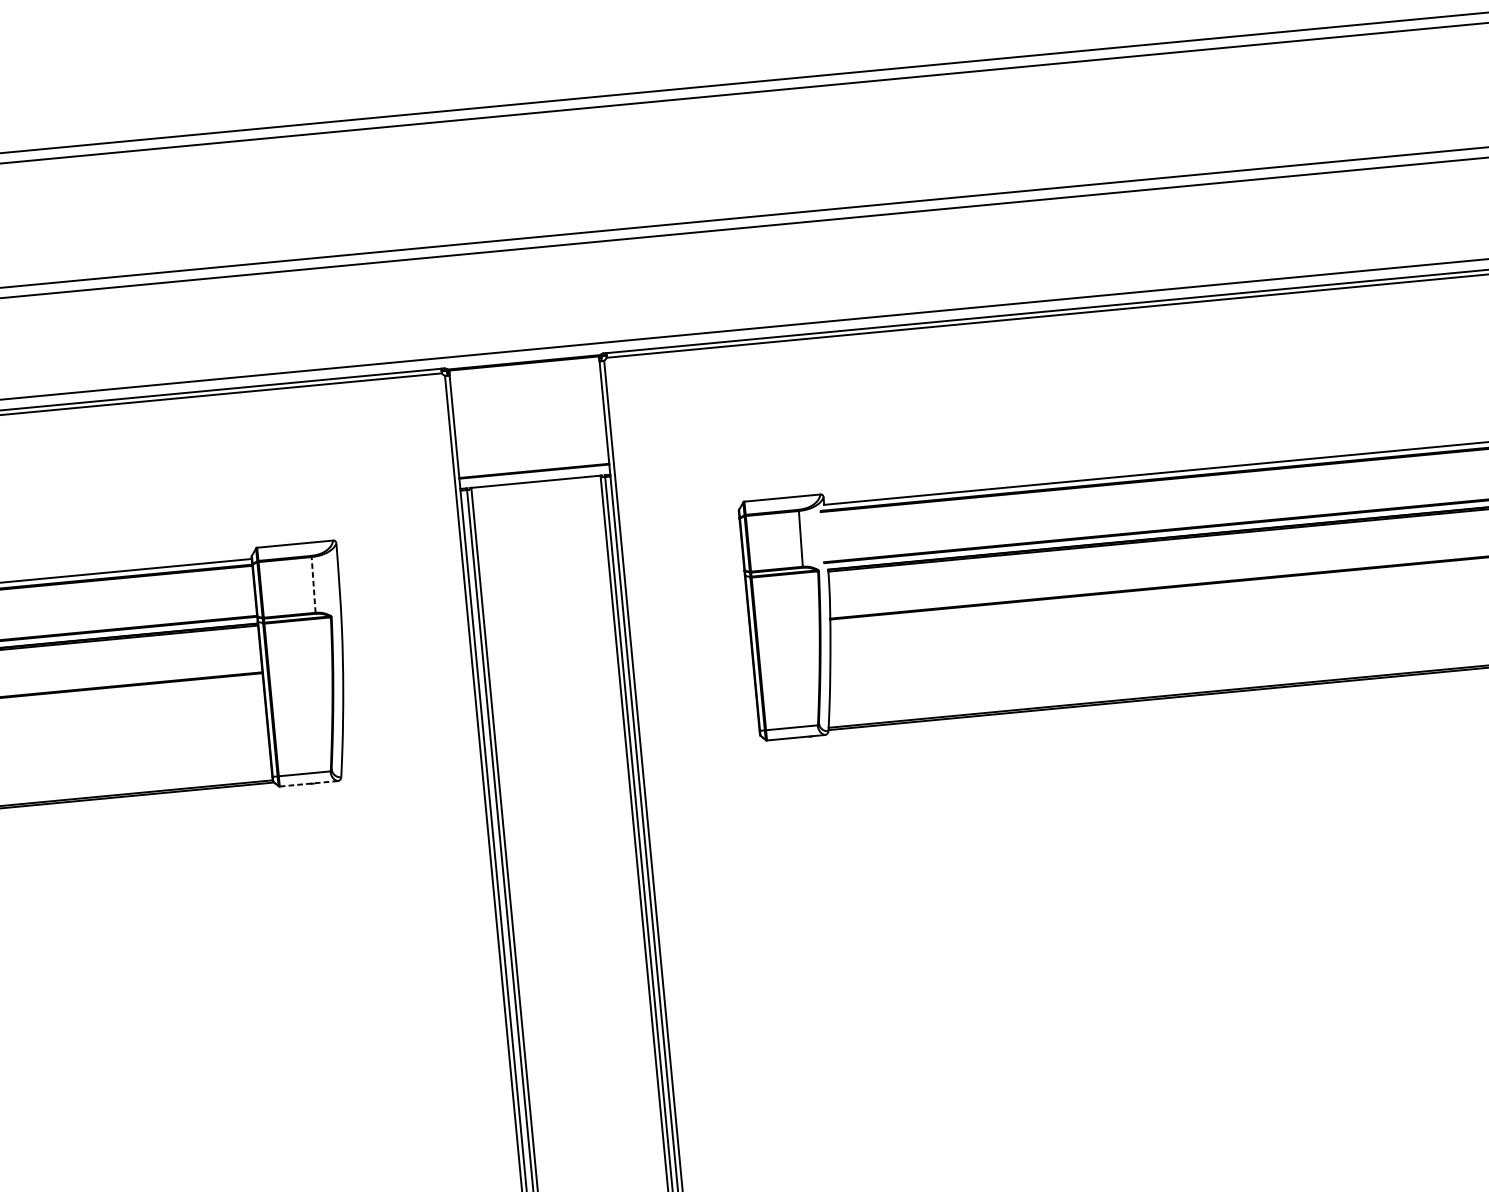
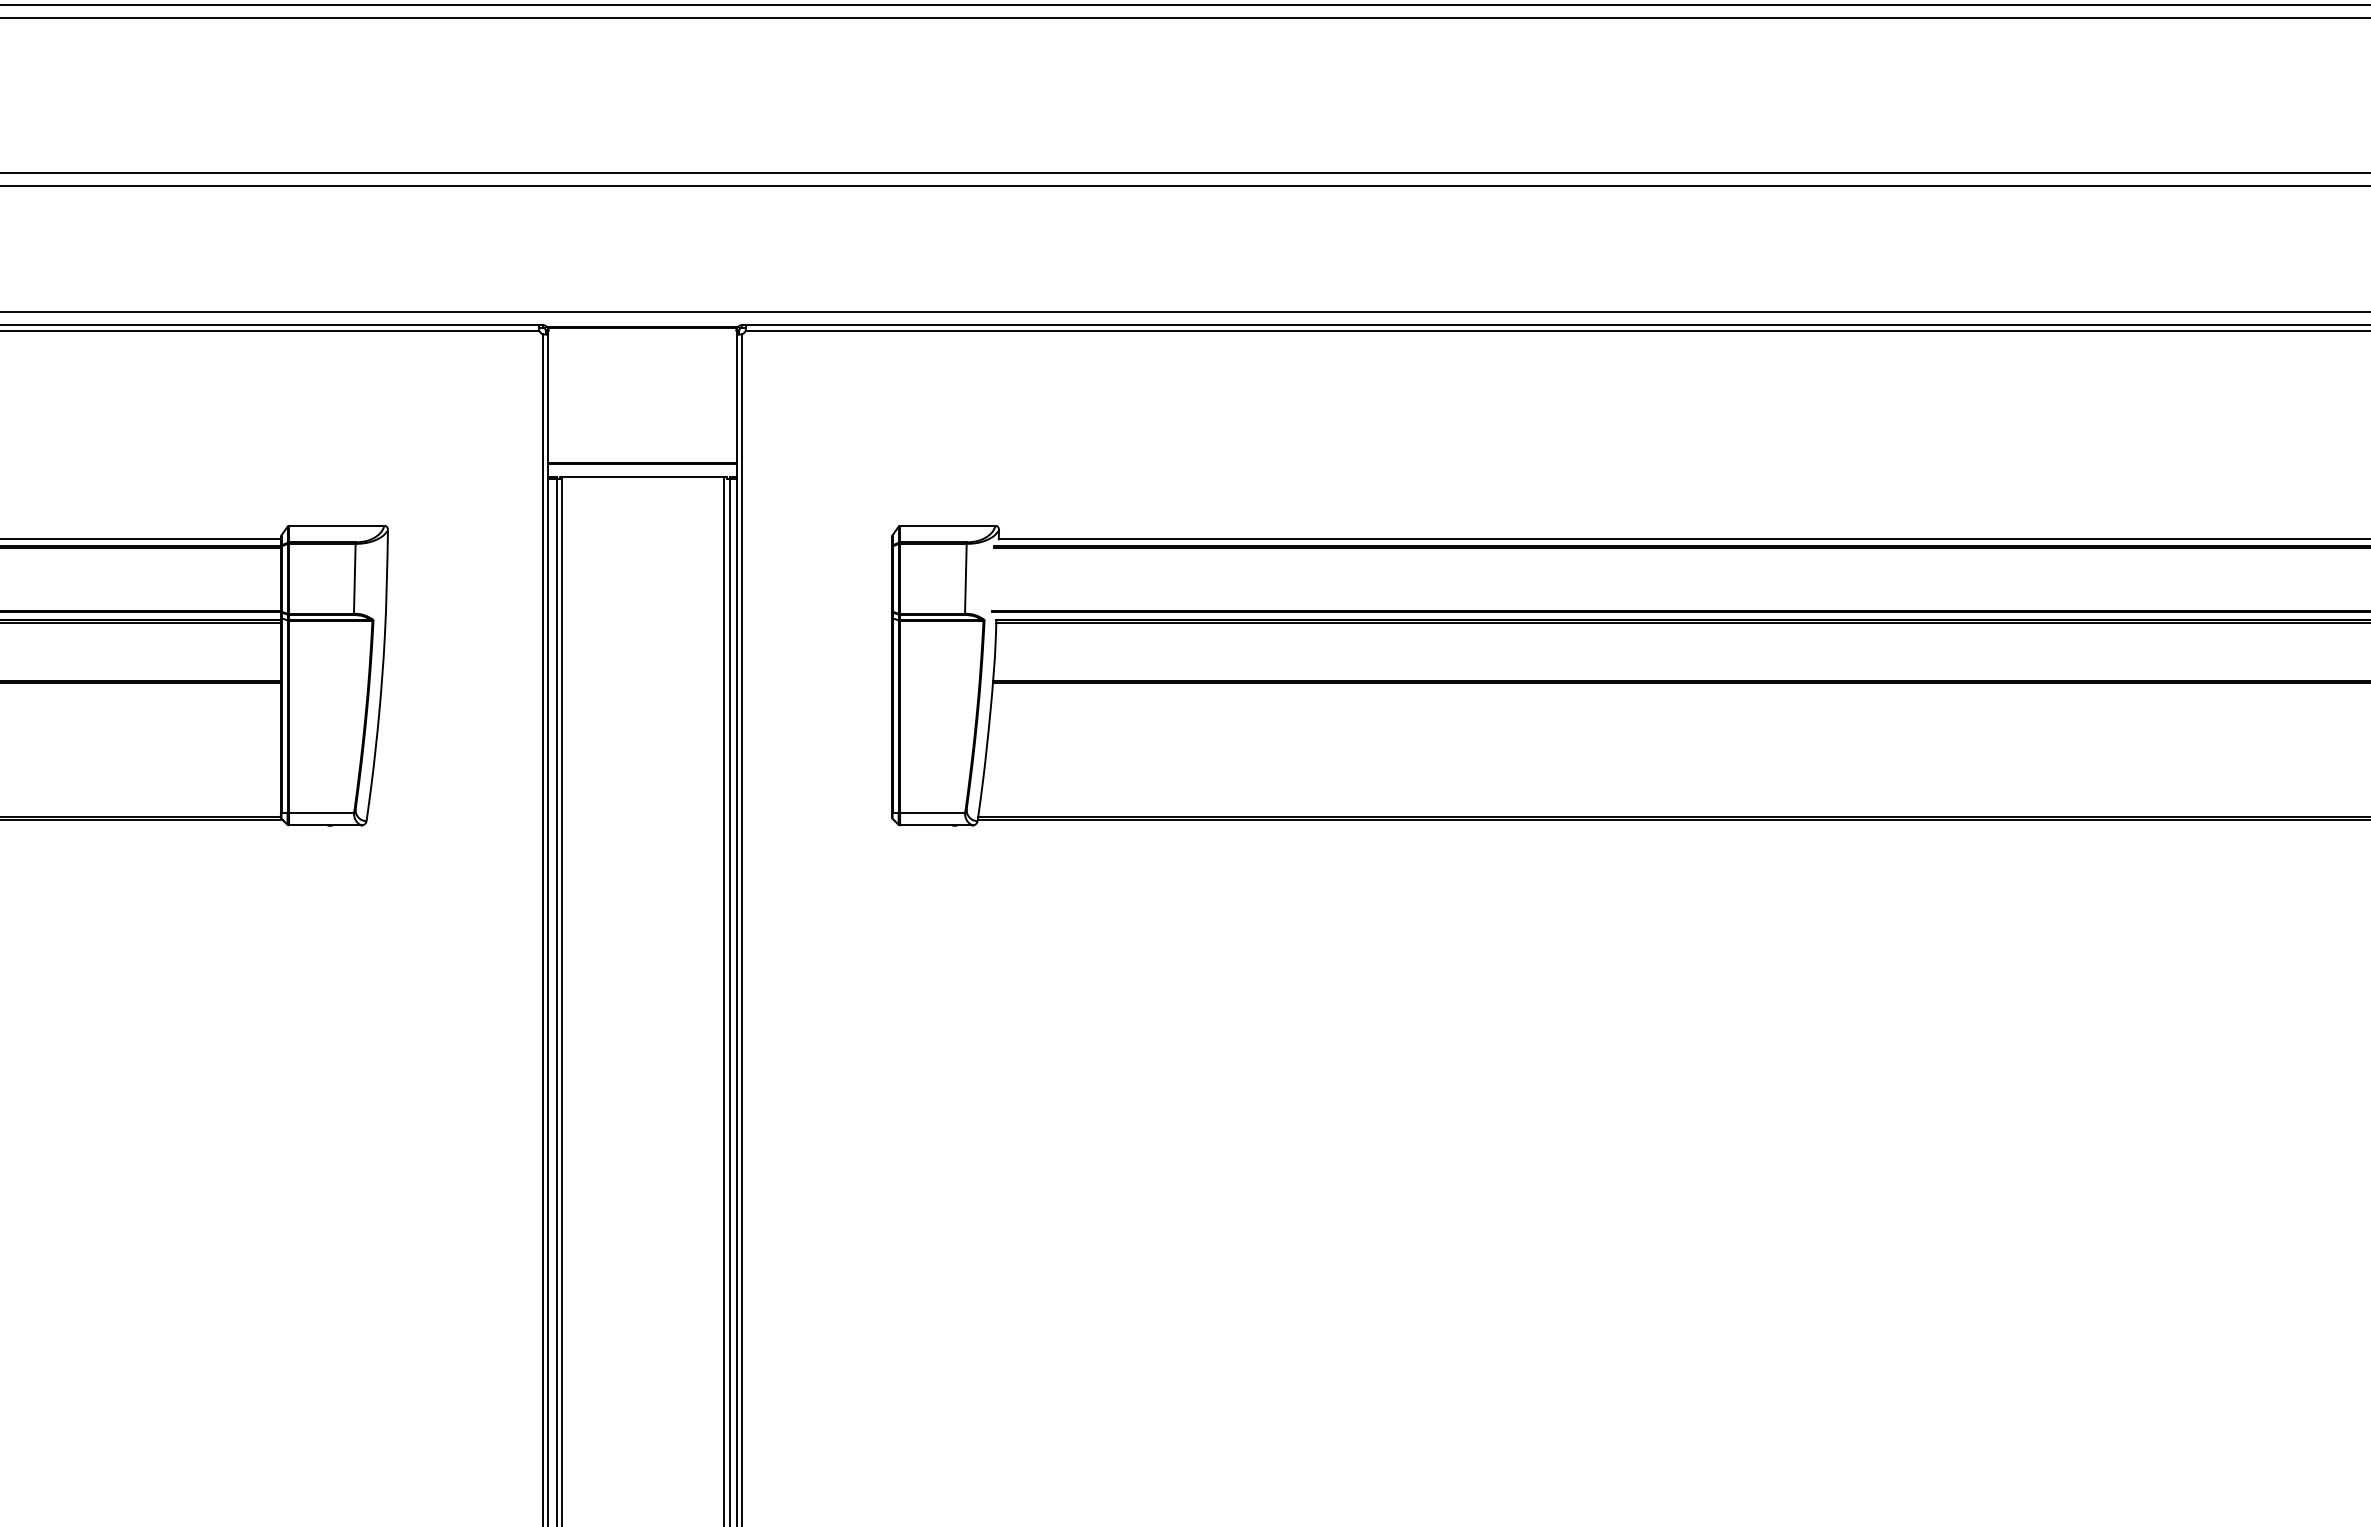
line: (313, 584) -> (354, 578), dashed -> solid
line: (308, 783) -> (325, 825), dashed -> solid

